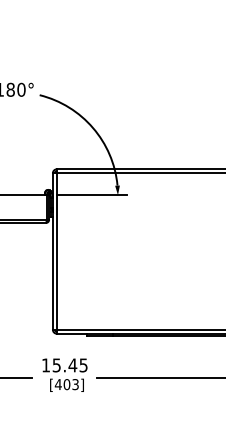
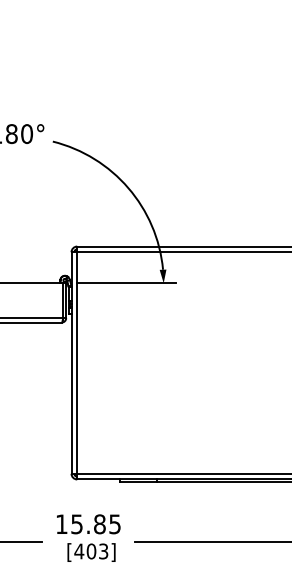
text: (72, 365) -> (99, 524), 15.45 -> 15.85

